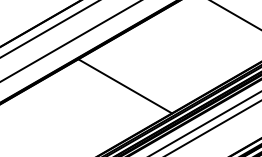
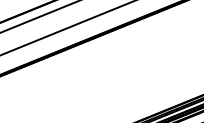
line: (125, 86) -> (123, 77), removed

